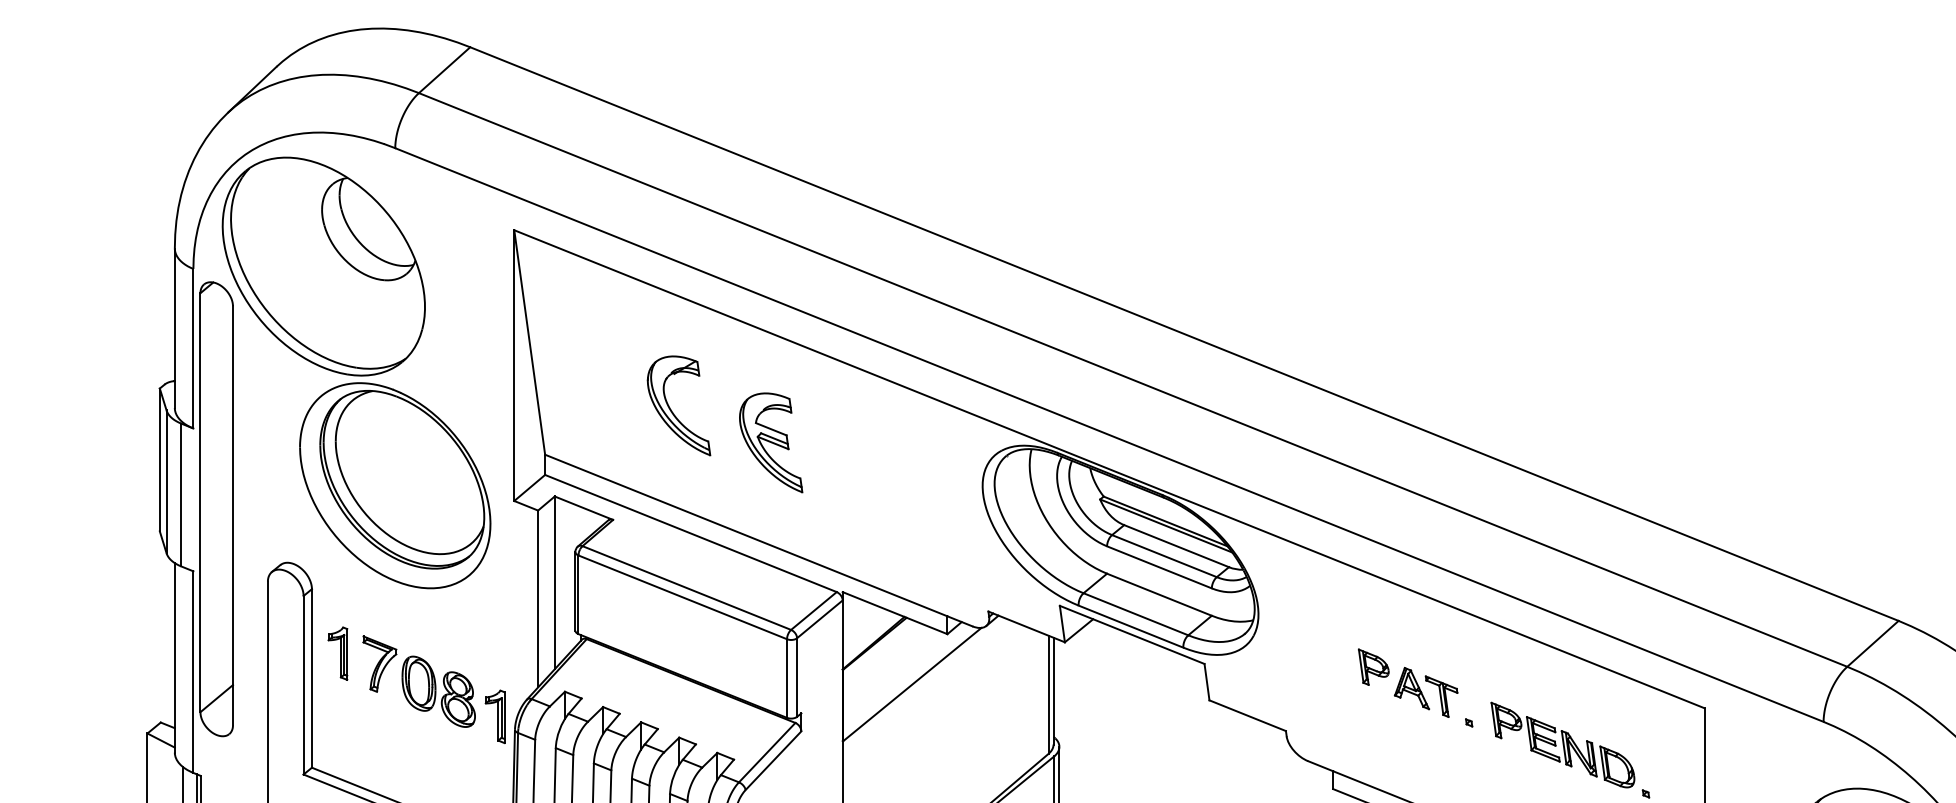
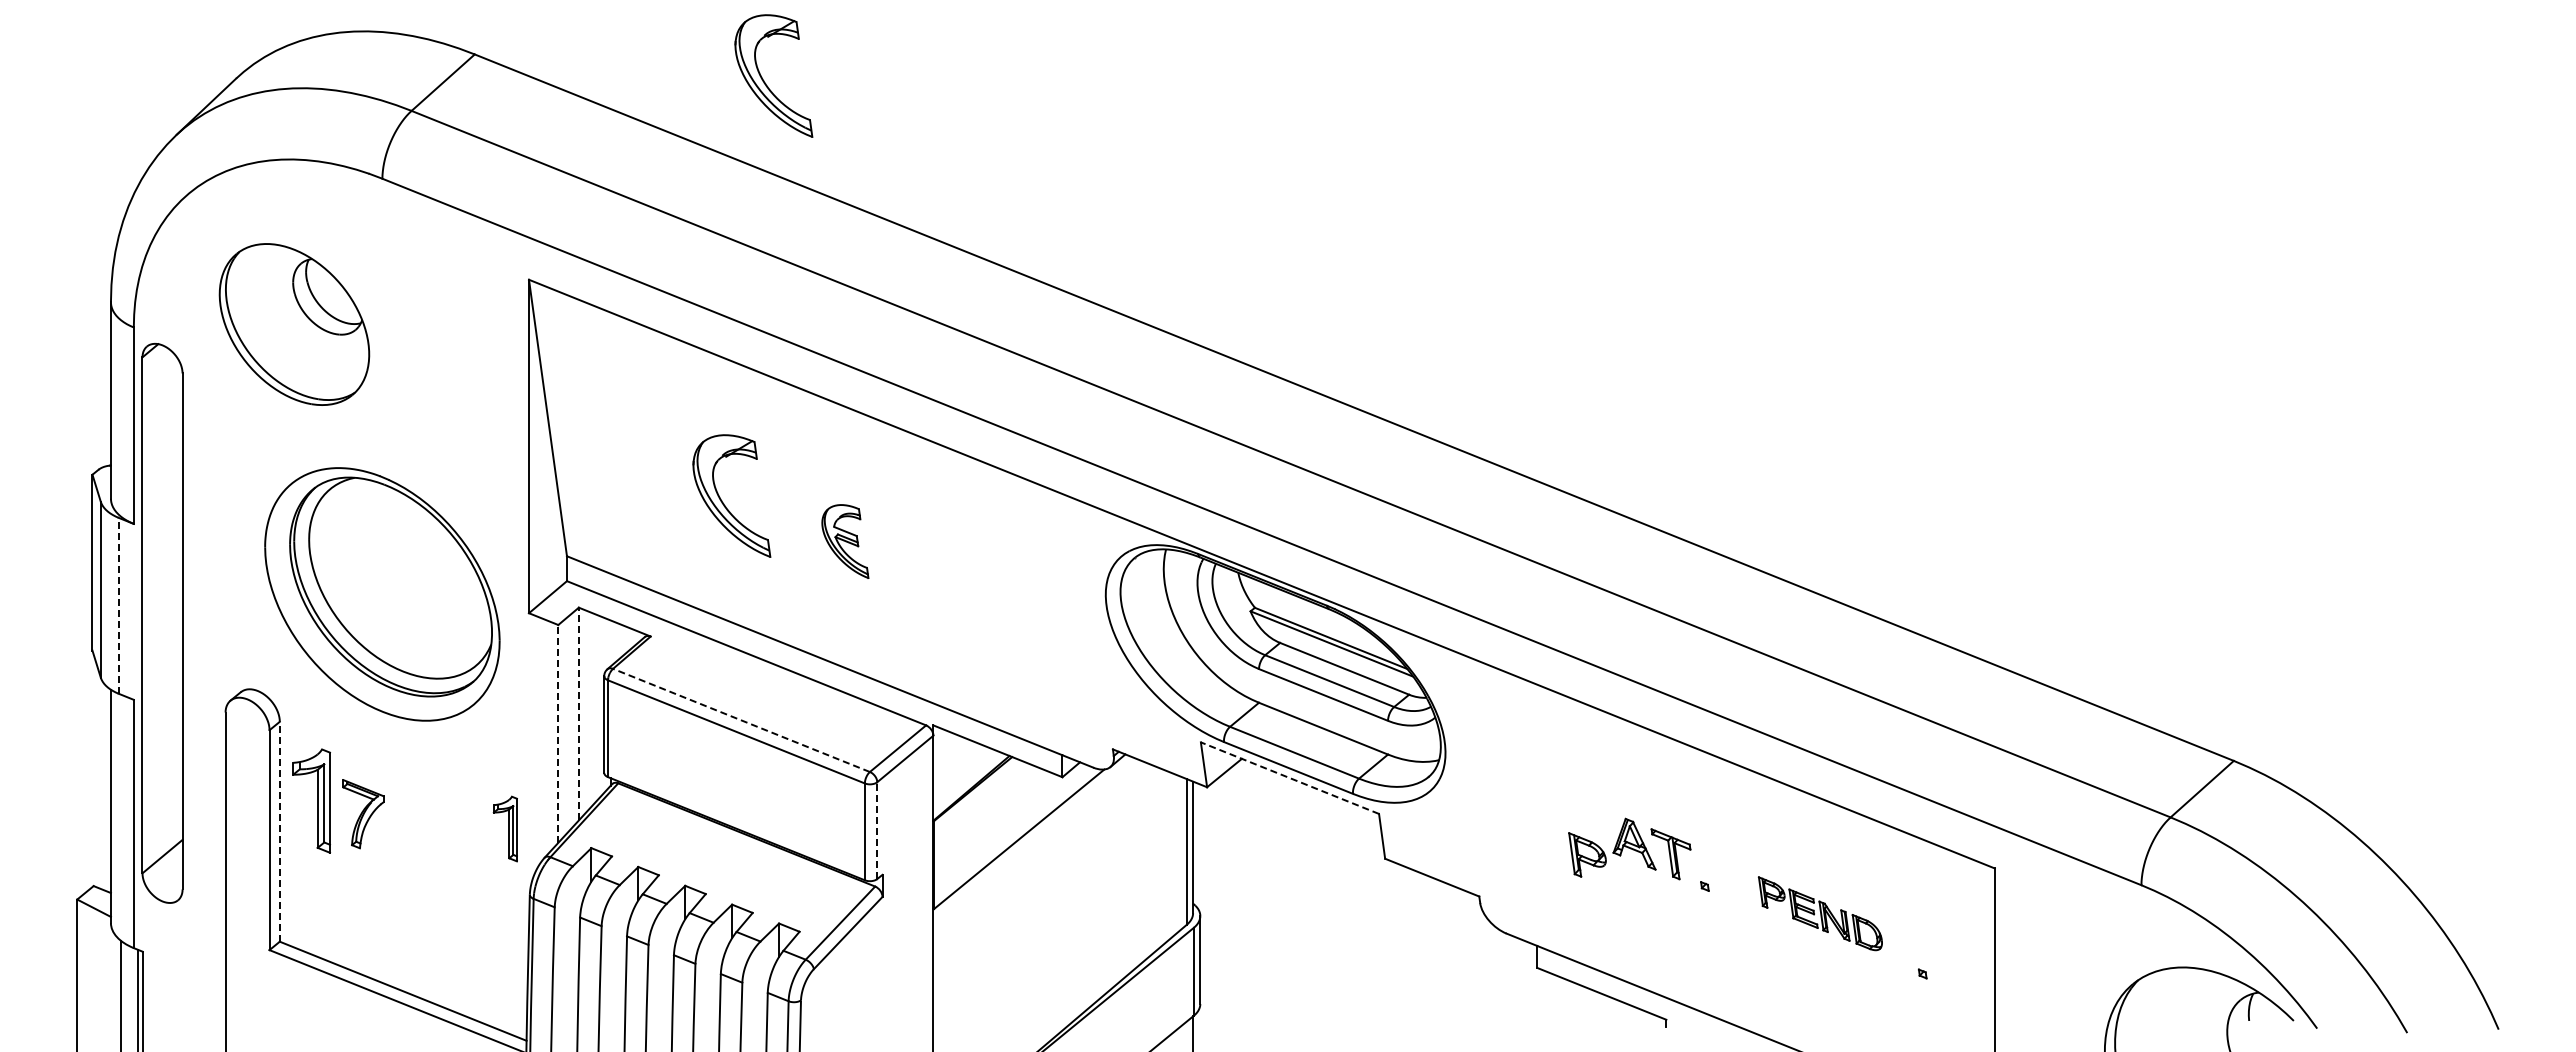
part: (705, 68) -> (764, 80), added
part: (323, 266) -> (294, 324), size x0.6
part: (771, 442) -> (845, 541), size x0.6
line: (180, 494) -> (118, 605), solid -> dashed
line: (554, 582) -> (578, 713), solid -> dashed
line: (686, 588) -> (741, 720), solid -> dashed
line: (538, 598) -> (558, 733), solid -> dashed
line: (1131, 634) -> (1289, 777), solid -> dashed
part: (337, 653) -> (311, 801), size x1.6
part: (1373, 666) -> (1587, 854), moved
line: (797, 677) -> (877, 830), solid -> dashed
line: (311, 678) -> (279, 831), solid -> dashed
part: (438, 692) -> (435, 848), removed
part: (494, 716) -> (504, 828), moved
part: (1562, 744) -> (1820, 913), size x0.7

